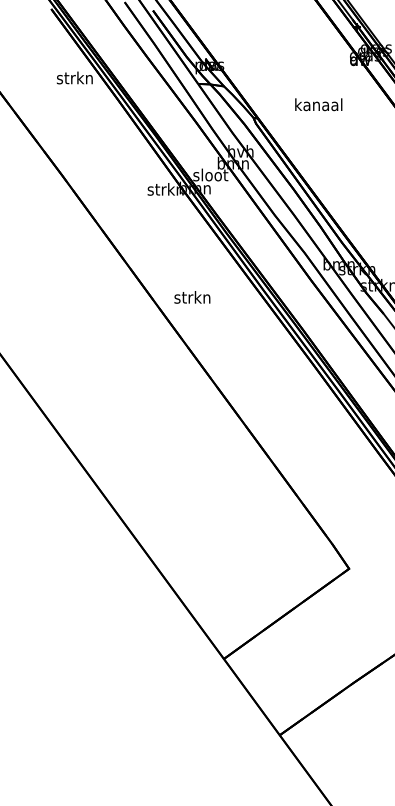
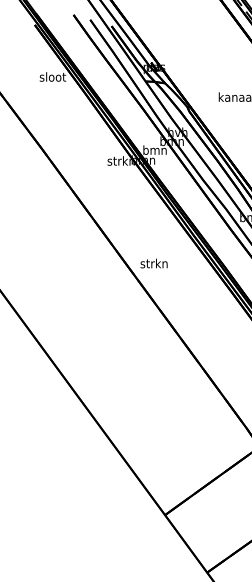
text: (74, 77) -> (52, 76), strkn -> sloot
text: (210, 174) -> (154, 149), sloot -> bmn
text: (192, 297) -> (154, 263), moved

